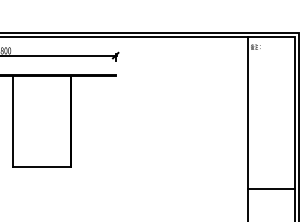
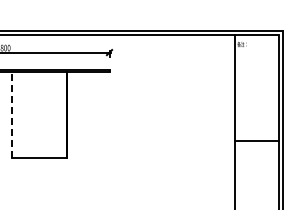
line: (13, 121) -> (12, 114), solid -> dashed
line: (270, 188) -> (256, 140), moved

